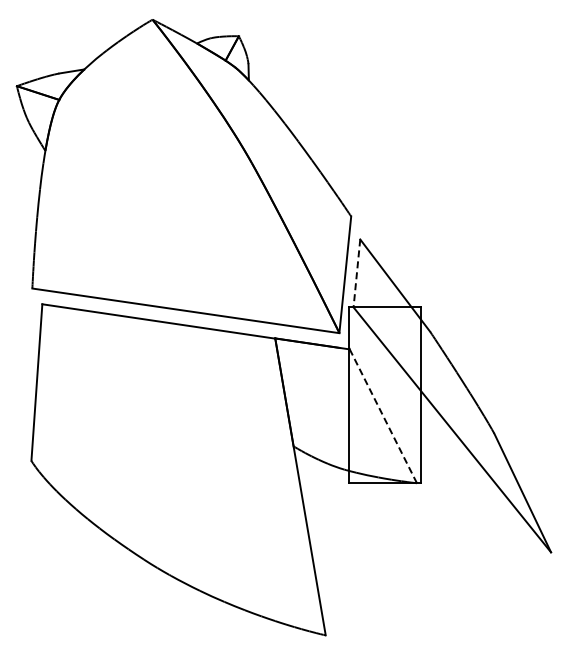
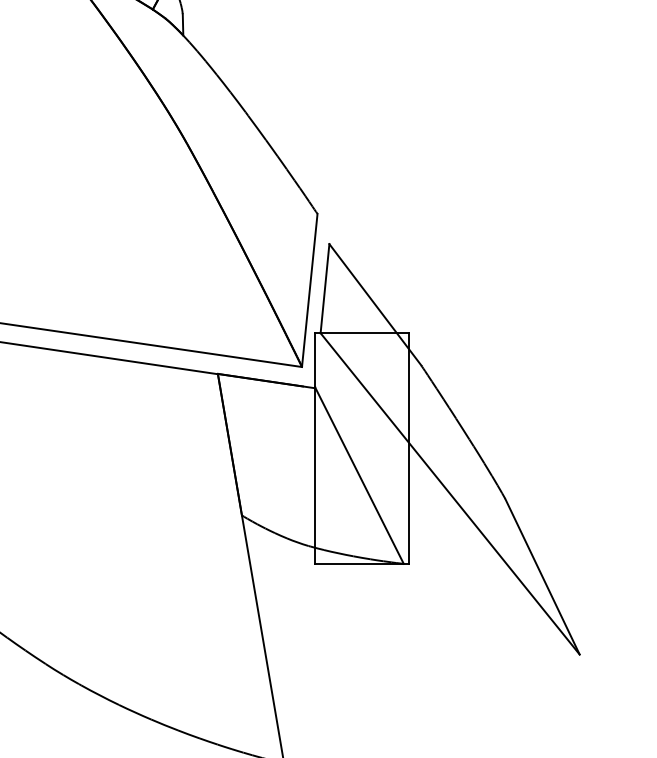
line: (356, 273) -> (324, 288), dashed -> solid
line: (382, 415) -> (358, 475), dashed -> solid

